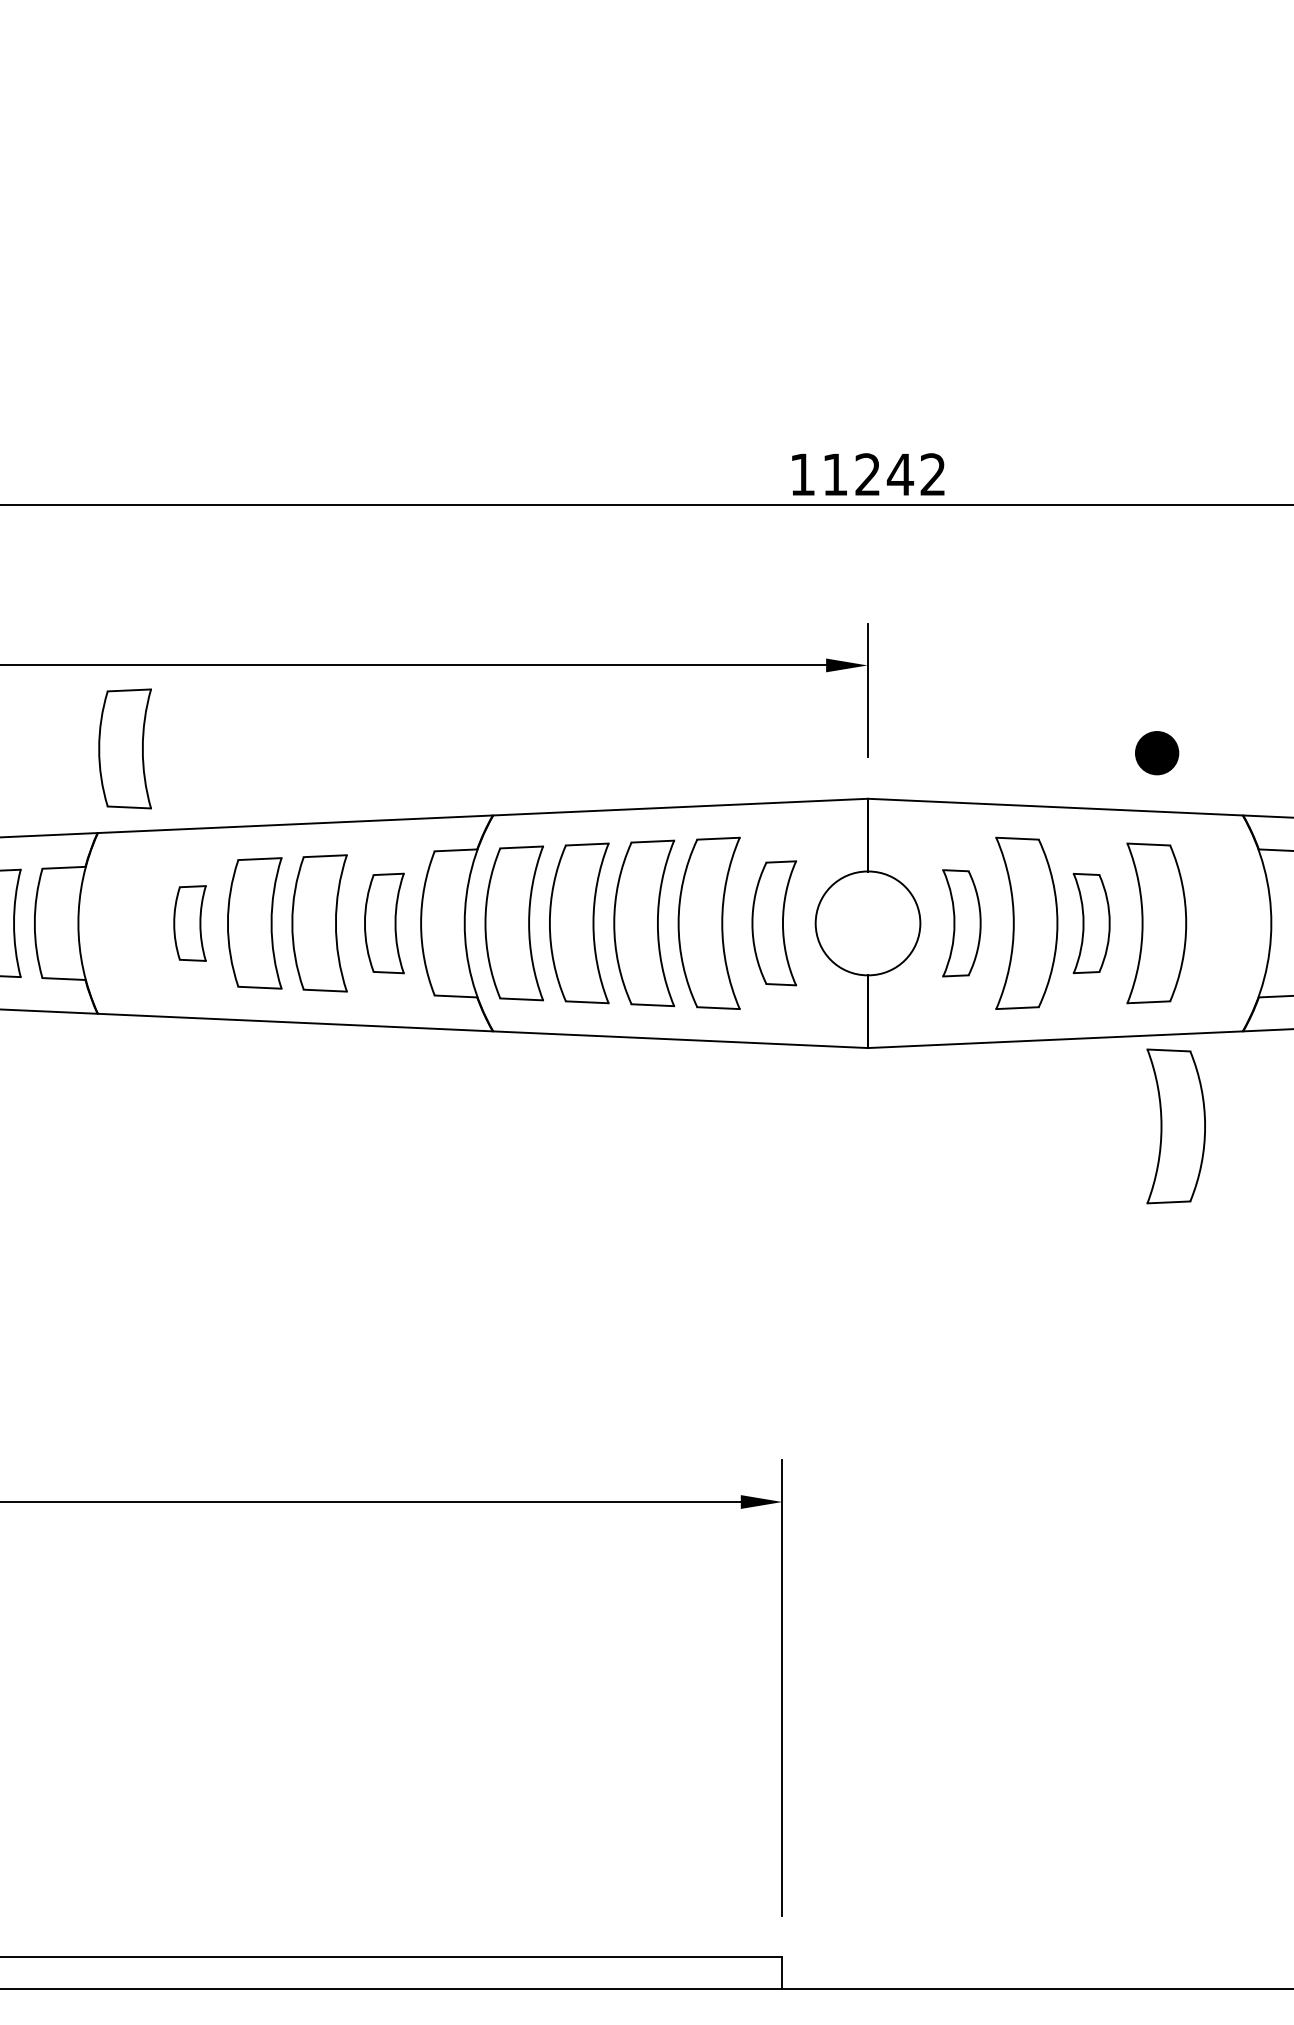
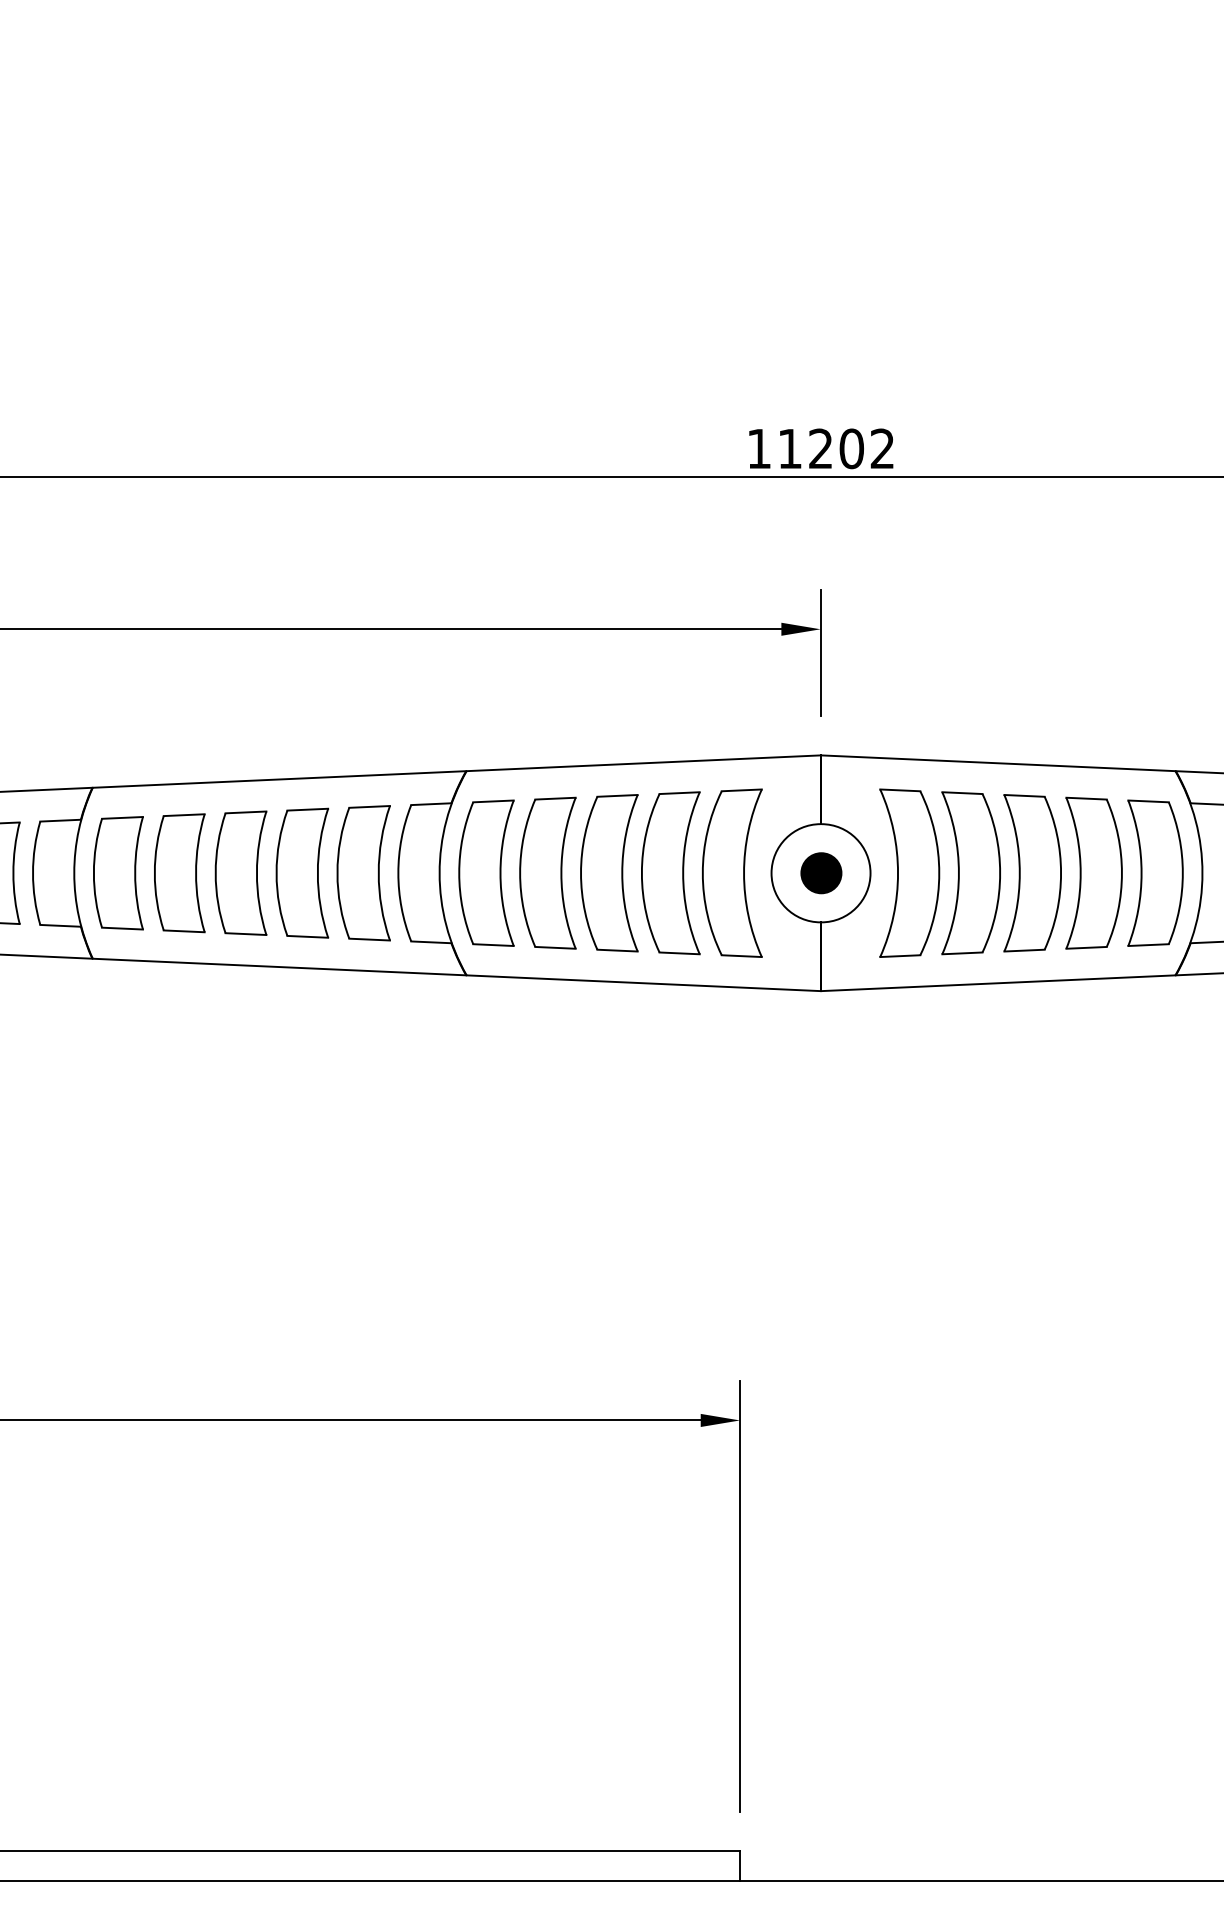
text: (900, 474) -> (851, 448), 11242 -> 11202
part: (125, 749) -> (118, 873), moved
part: (1157, 753) -> (821, 873), moved
part: (774, 922) -> (732, 872), size x1.43
part: (961, 922) -> (909, 872), size x1.67
part: (189, 923) -> (179, 873), size x1.67
part: (384, 923) -> (363, 873), size x1.43
part: (1091, 923) -> (1032, 873), size x1.67
part: (1176, 1125) -> (1155, 872), moved

